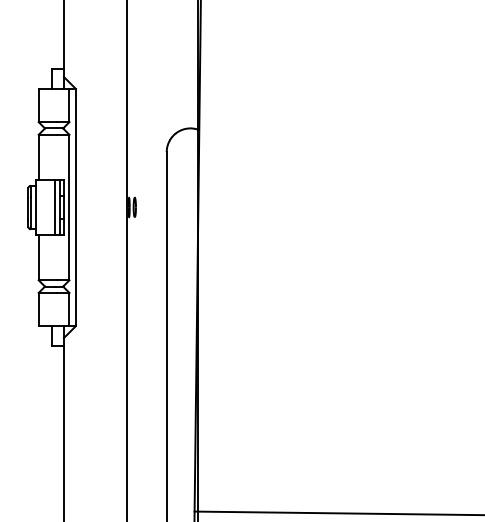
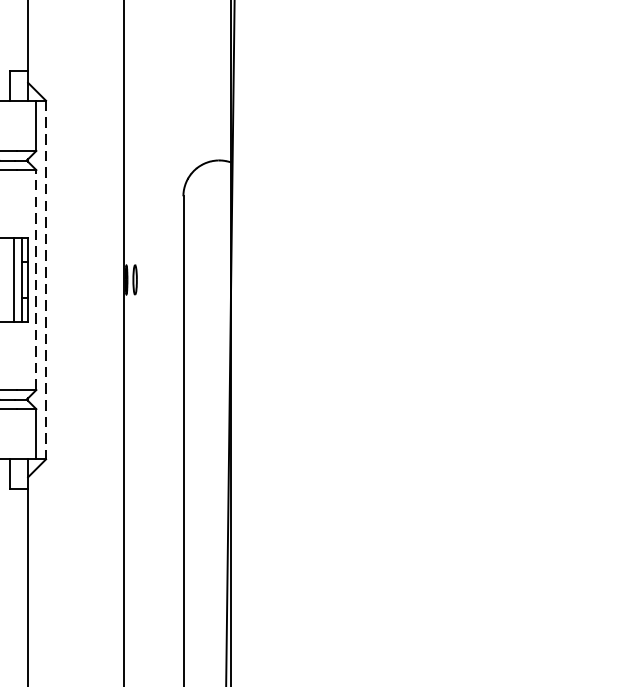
line: (69, 207) -> (36, 280), solid -> dashed
line: (75, 207) -> (45, 280), solid -> dashed

